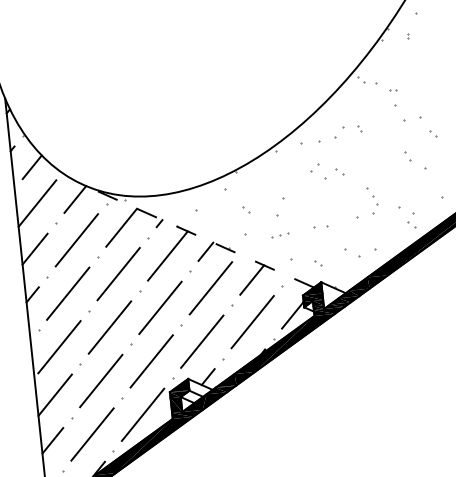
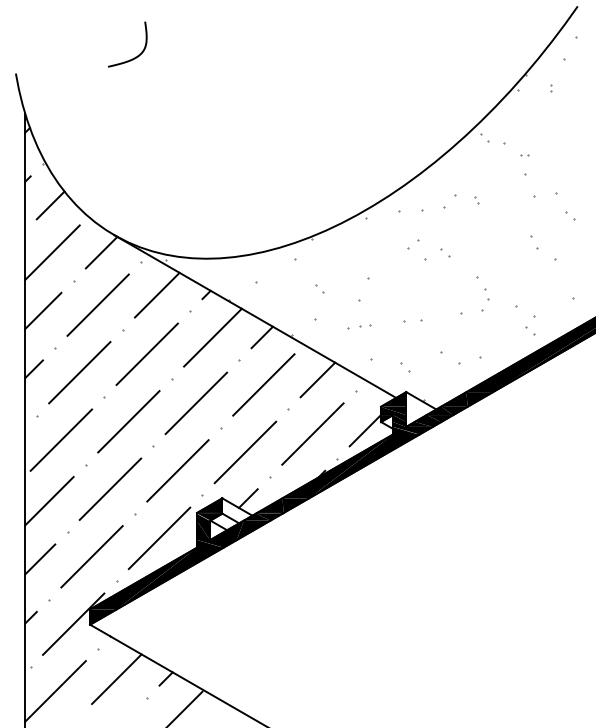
curve: (85, 45) -> (135, 56), added
line: (198, 236) -> (255, 316), dashed -> solid

